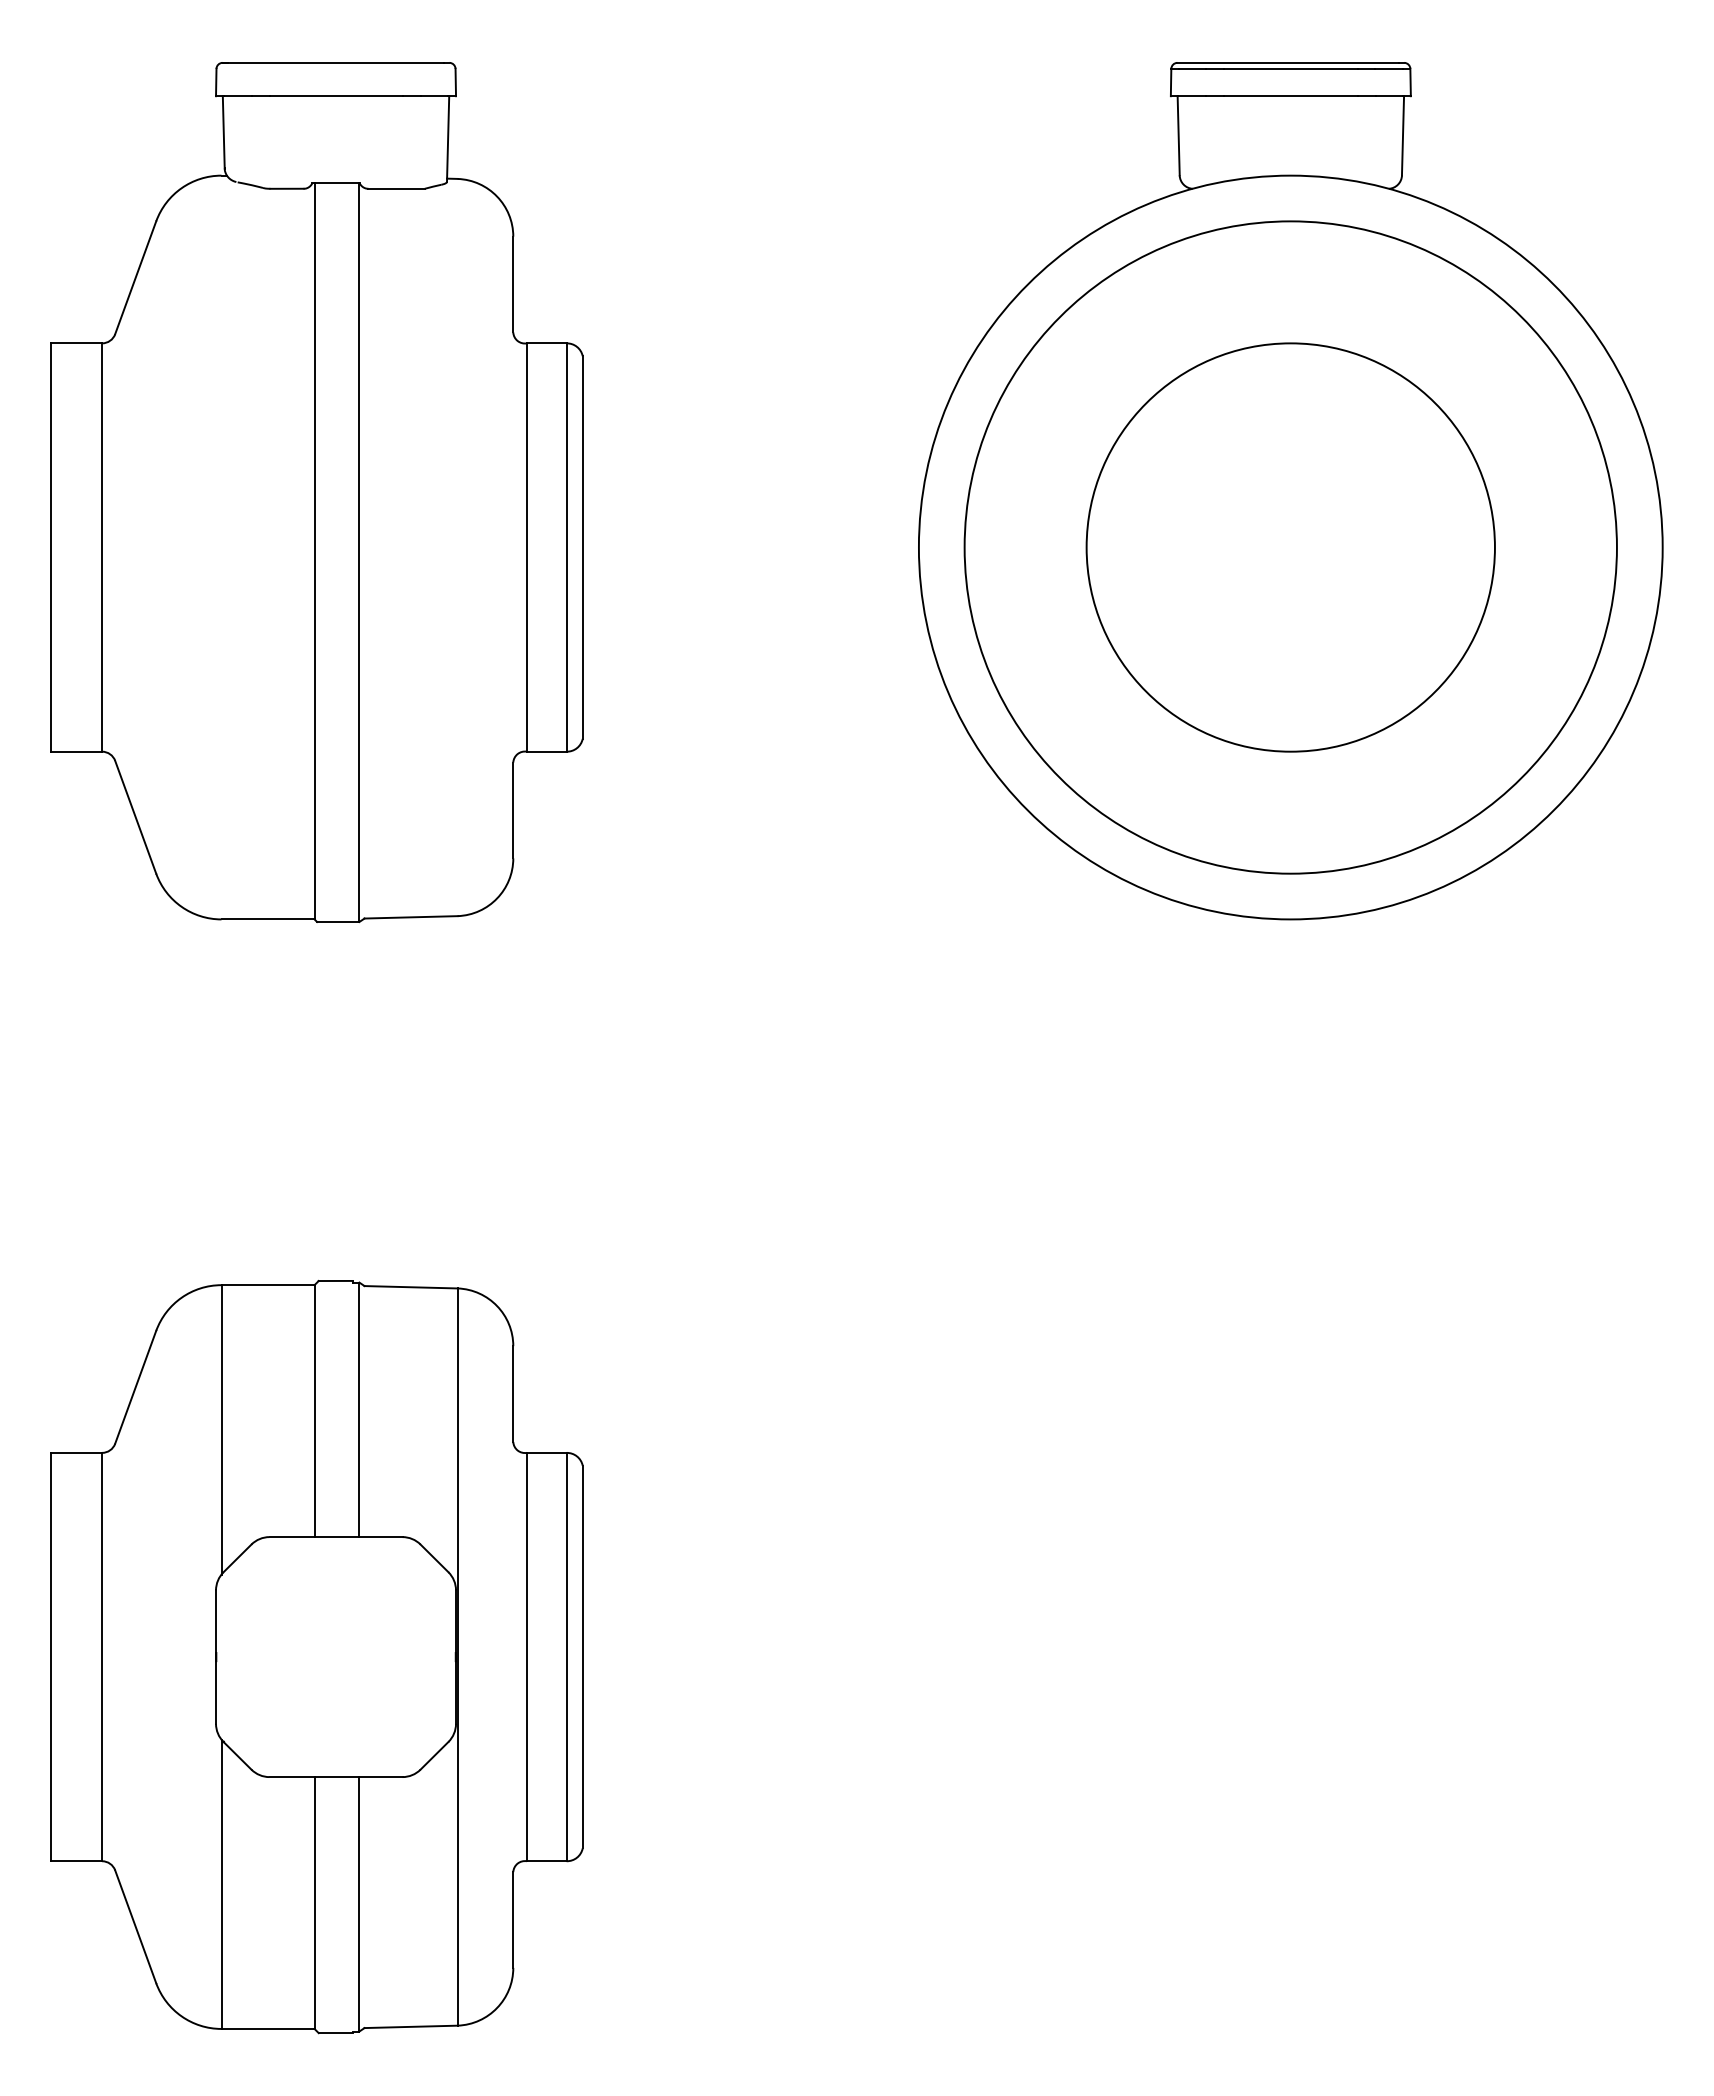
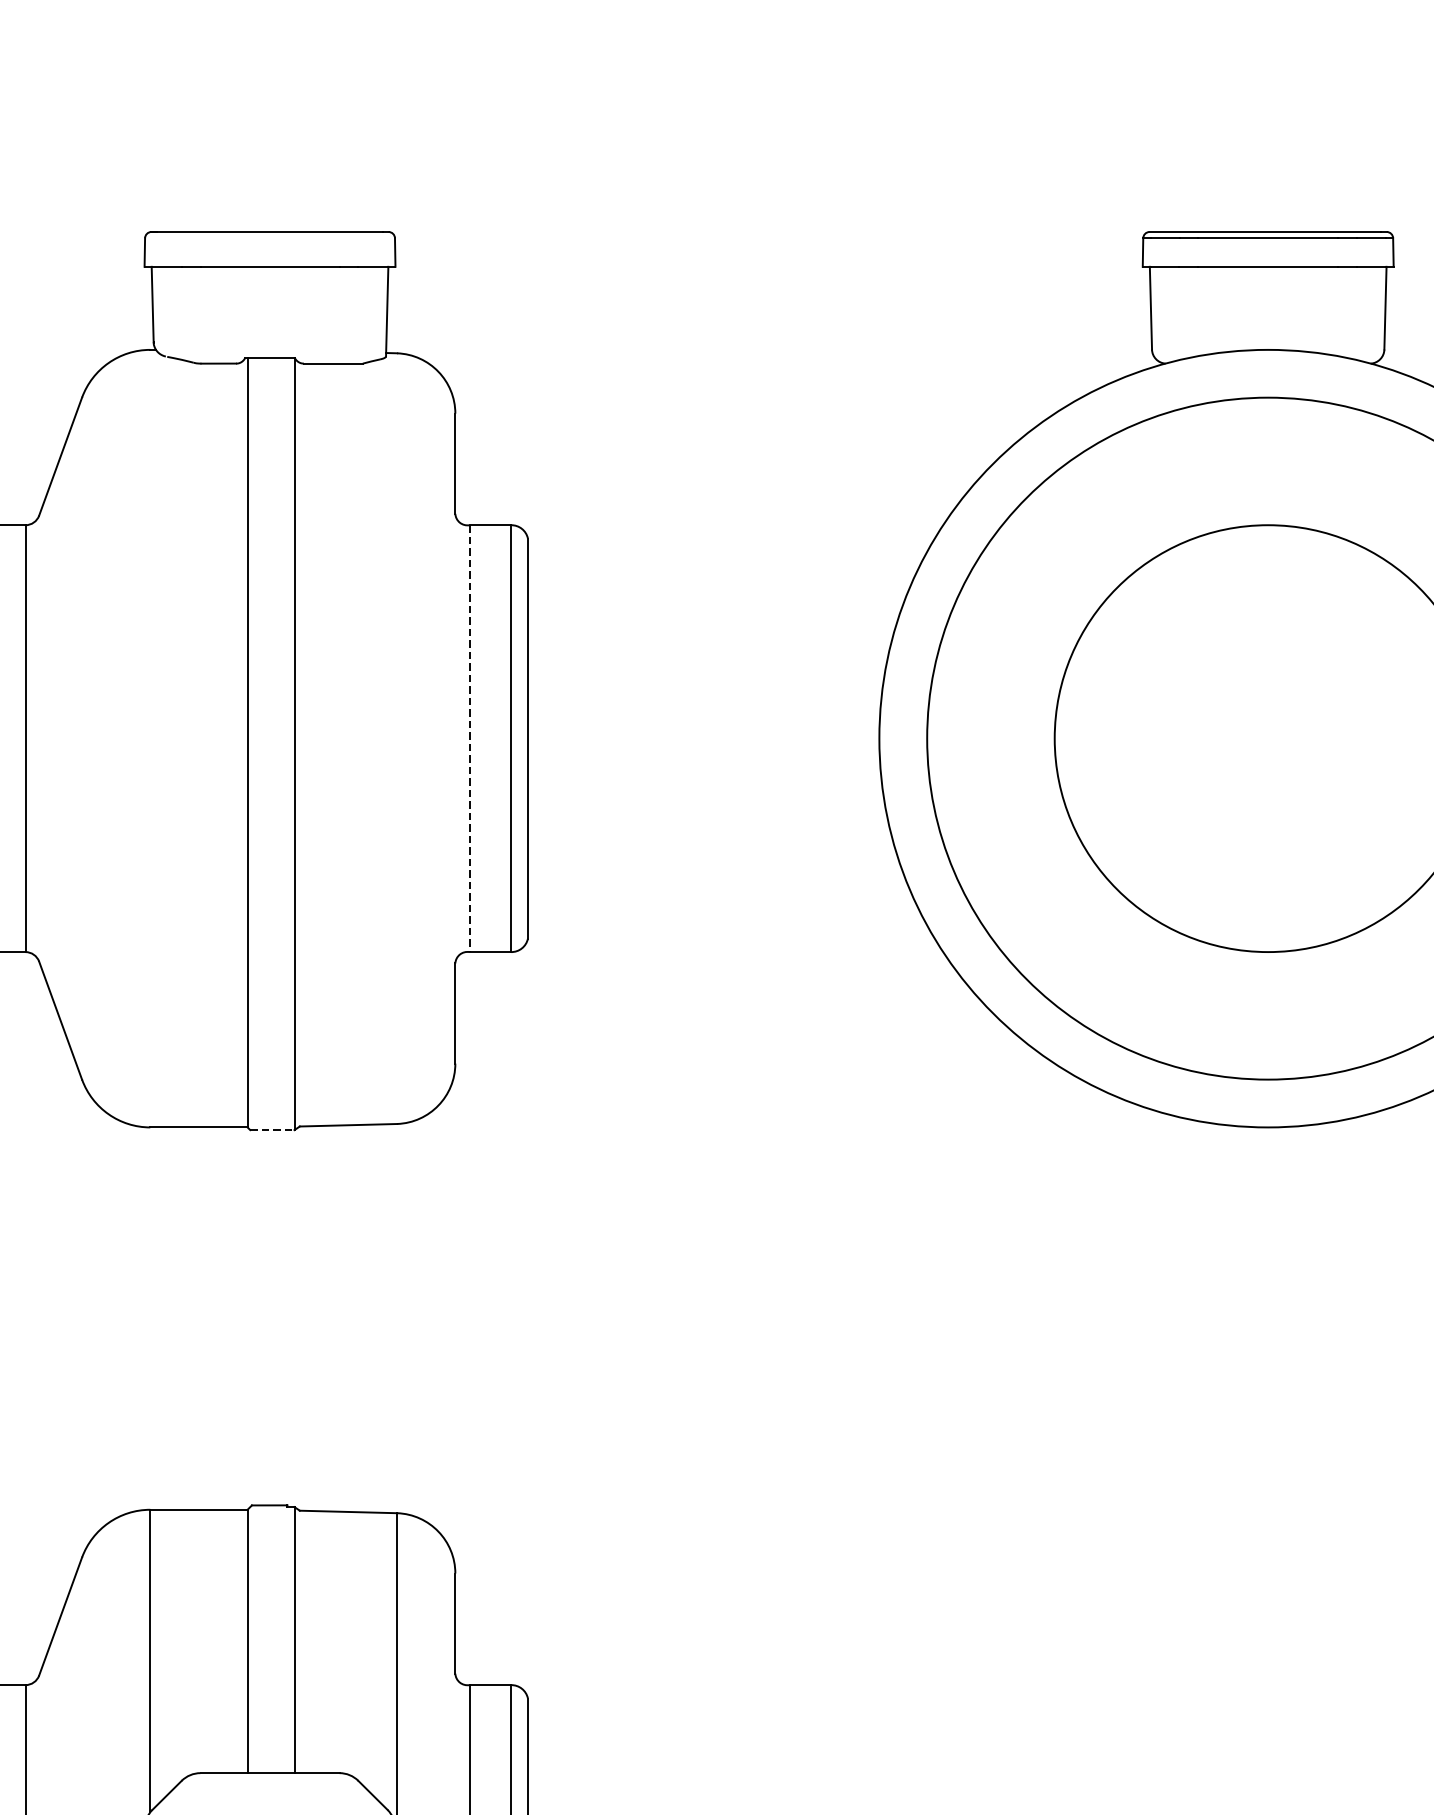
line: (526, 548) -> (469, 739), solid -> dashed
line: (338, 921) -> (272, 1129), solid -> dashed

